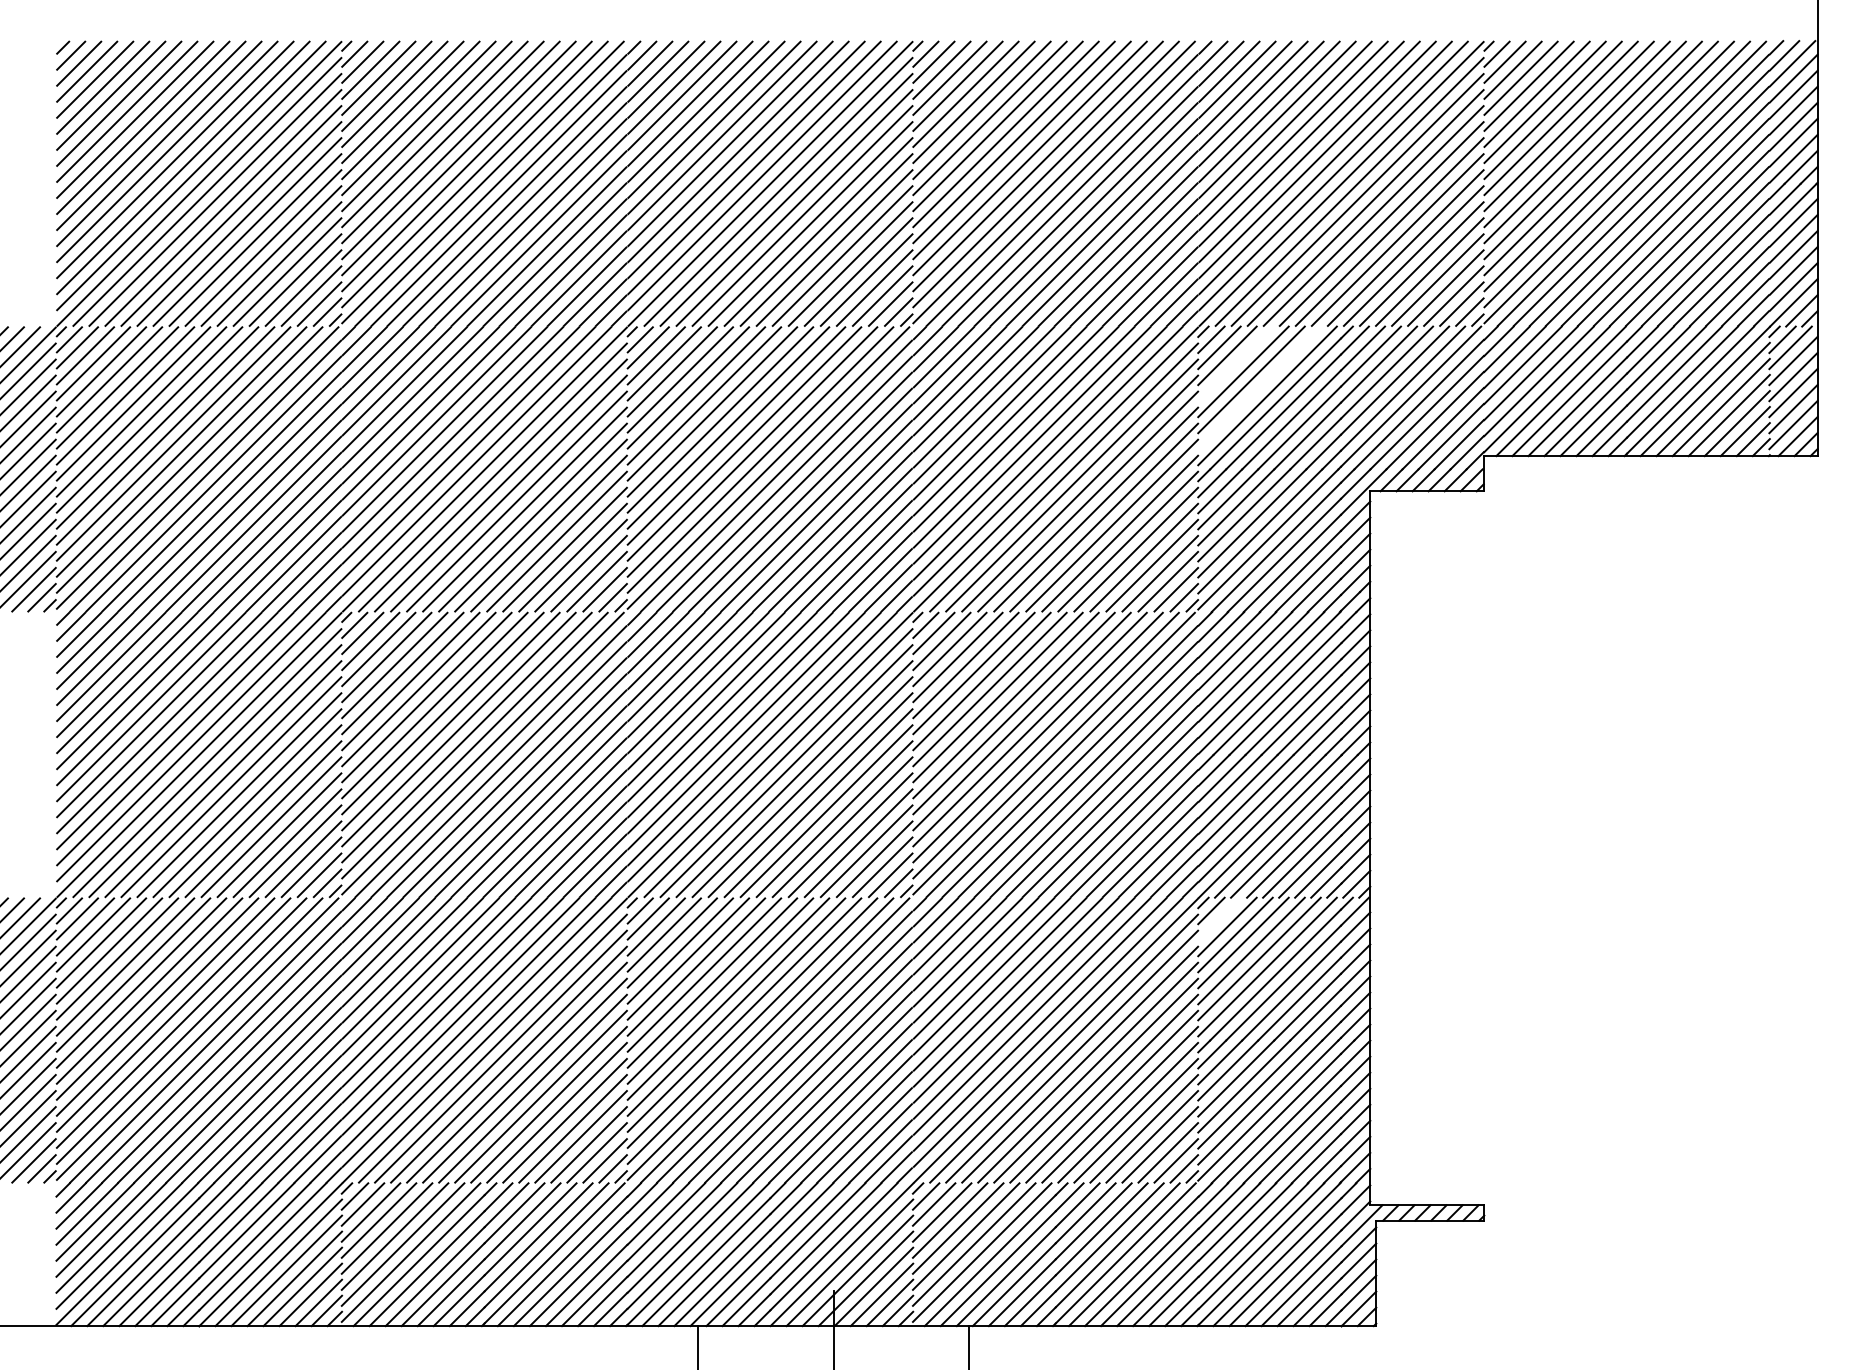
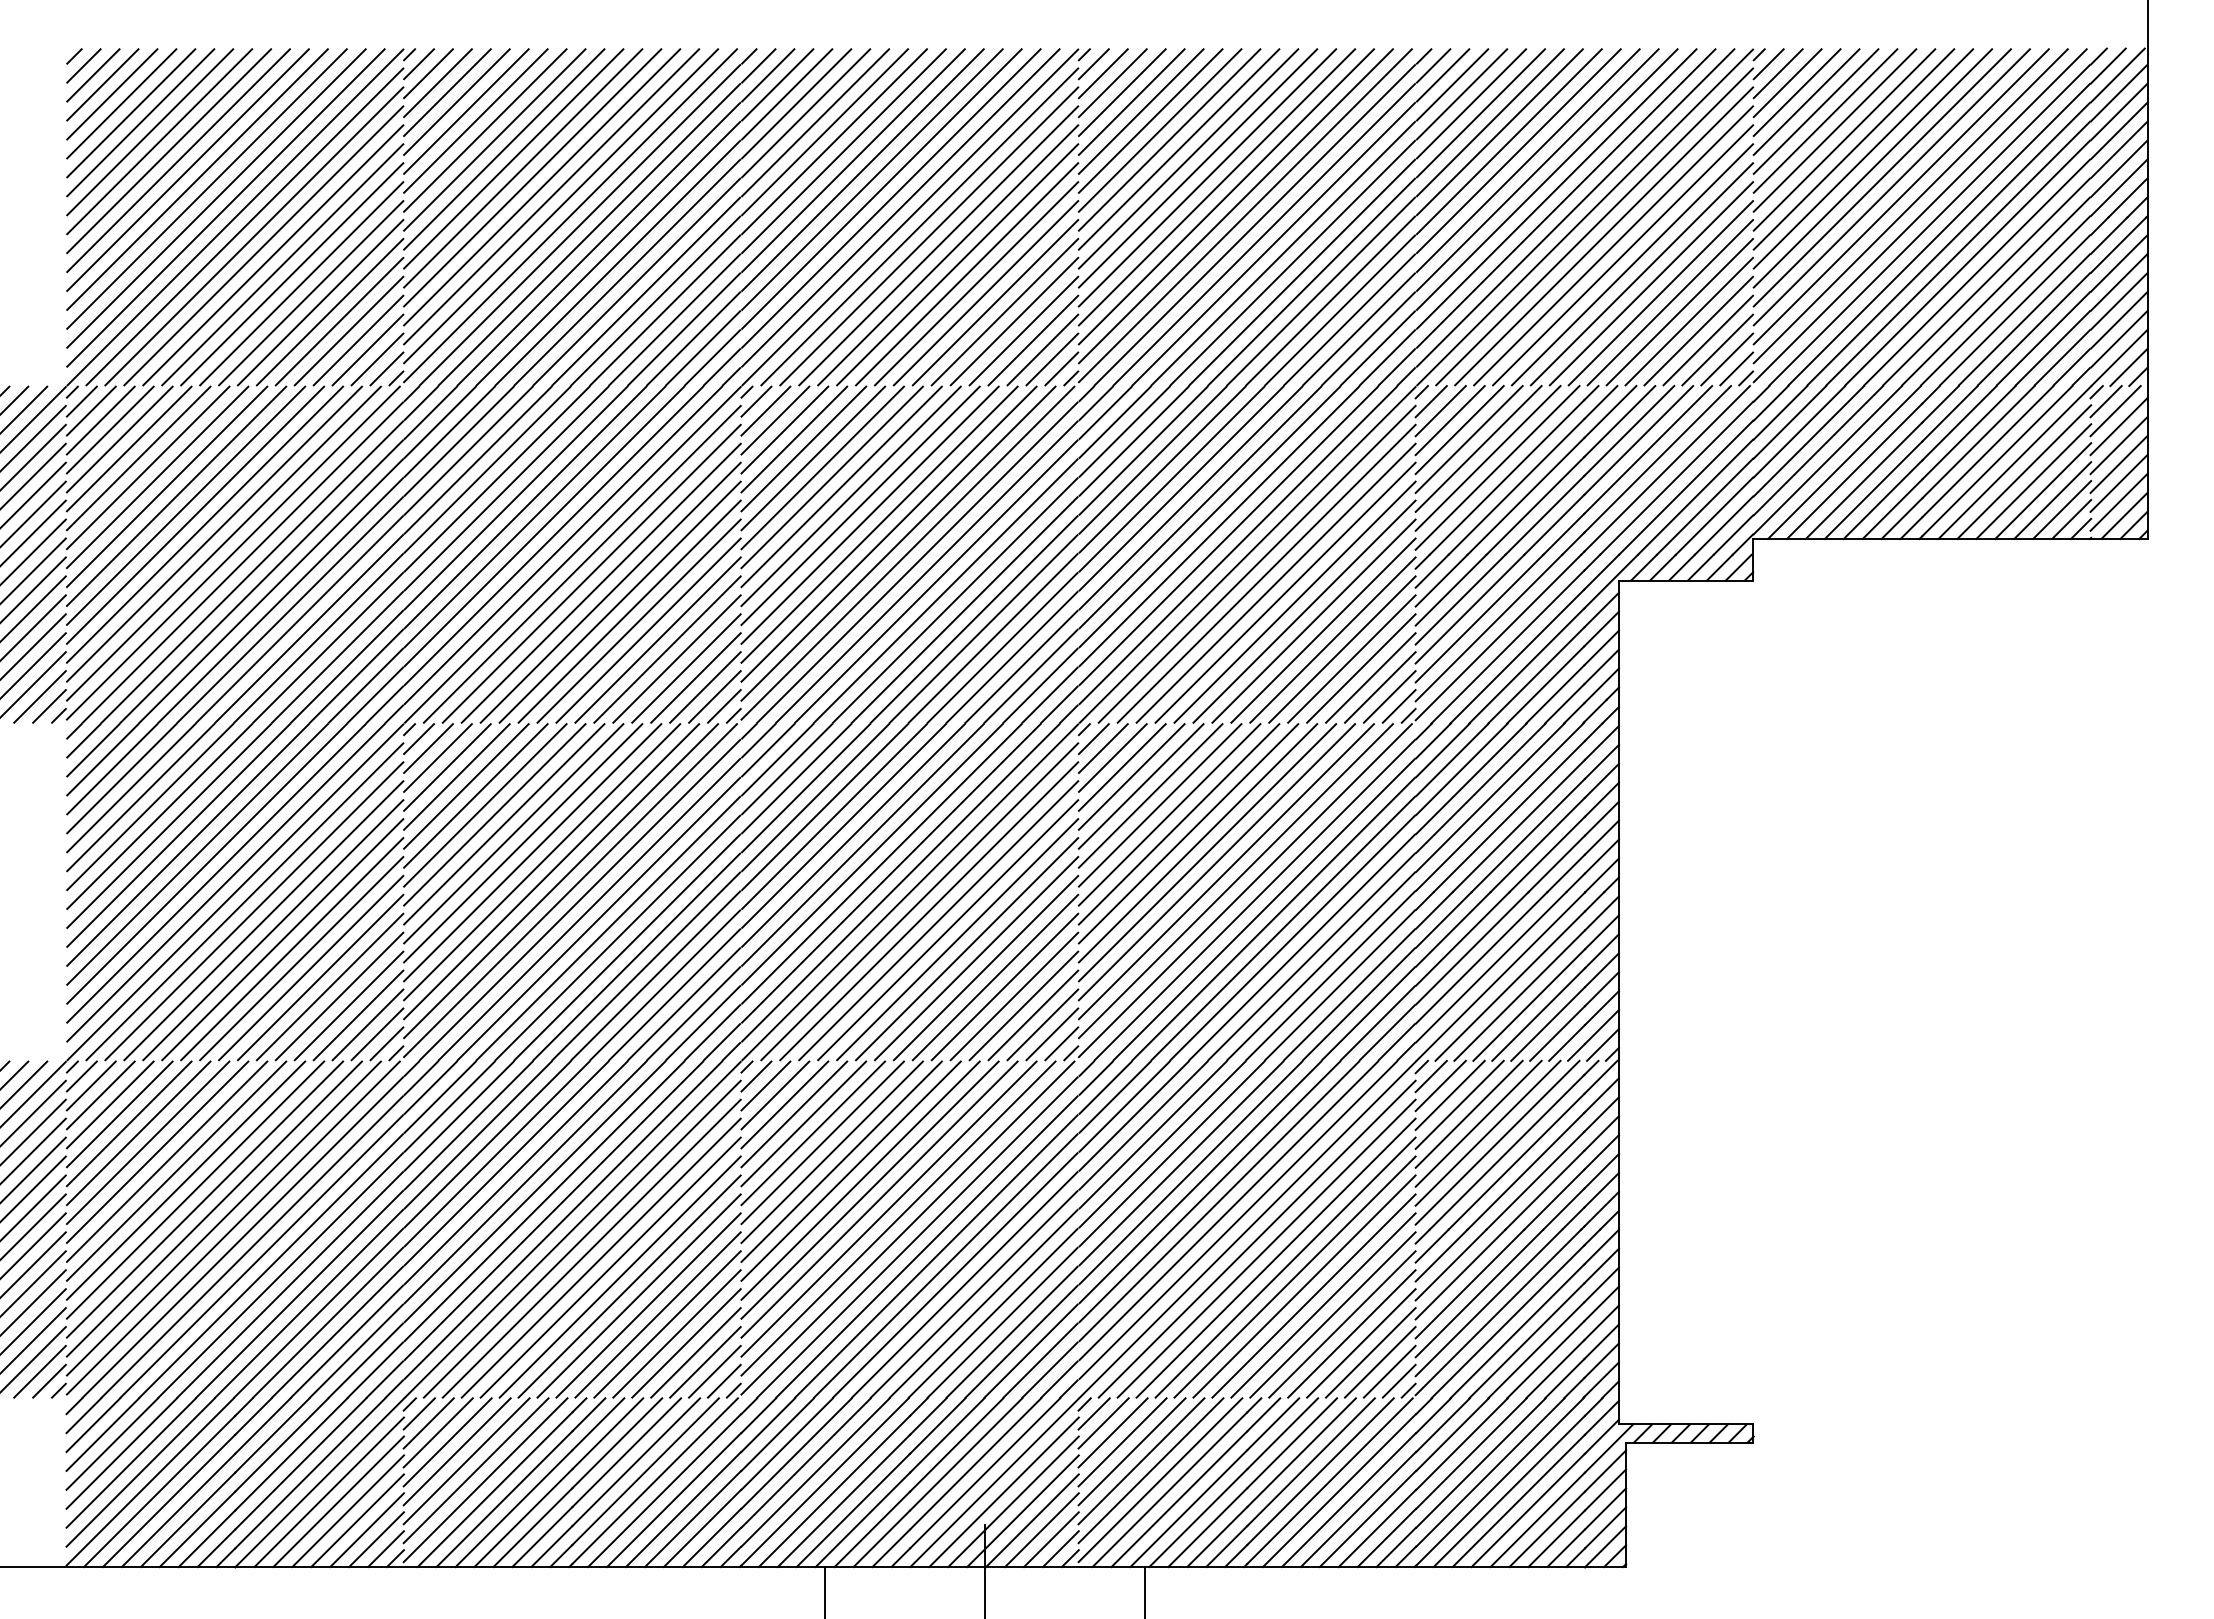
line: (1235, 364) -> (1459, 430), added
line: (1259, 387) -> (1487, 458), added
line: (1219, 918) -> (1440, 1085), added

